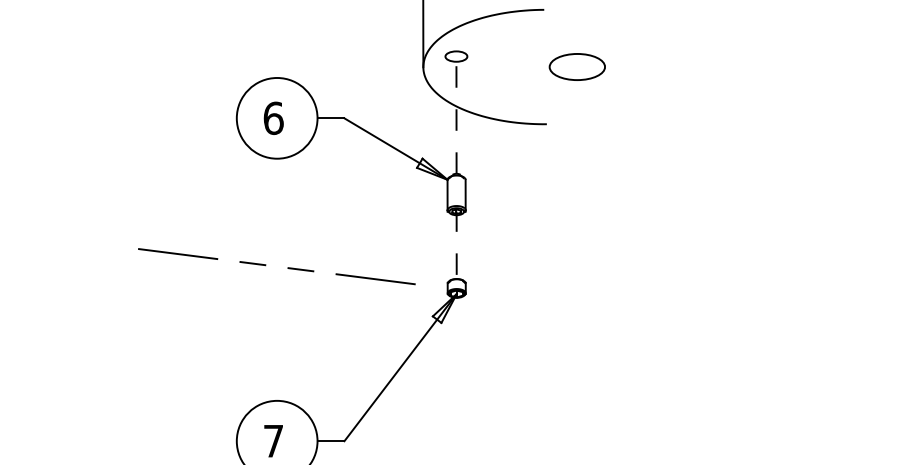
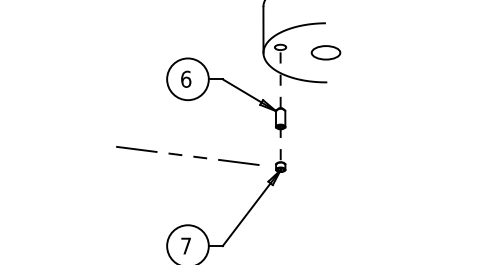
part: (576, 66) -> (325, 52), moved

